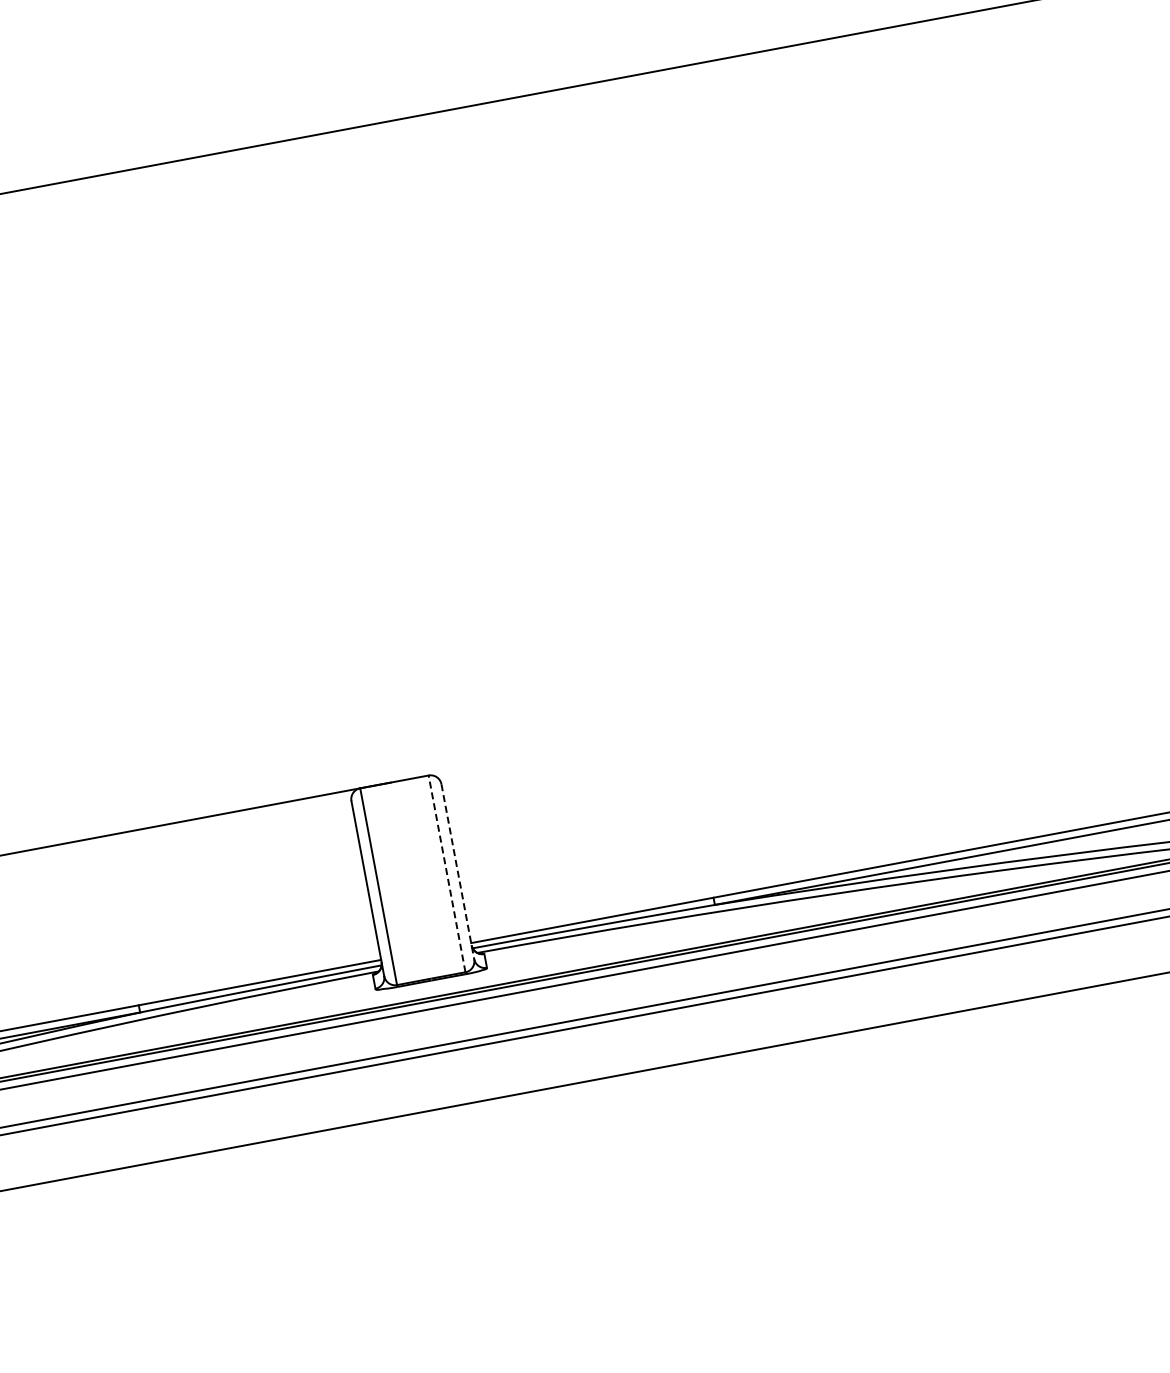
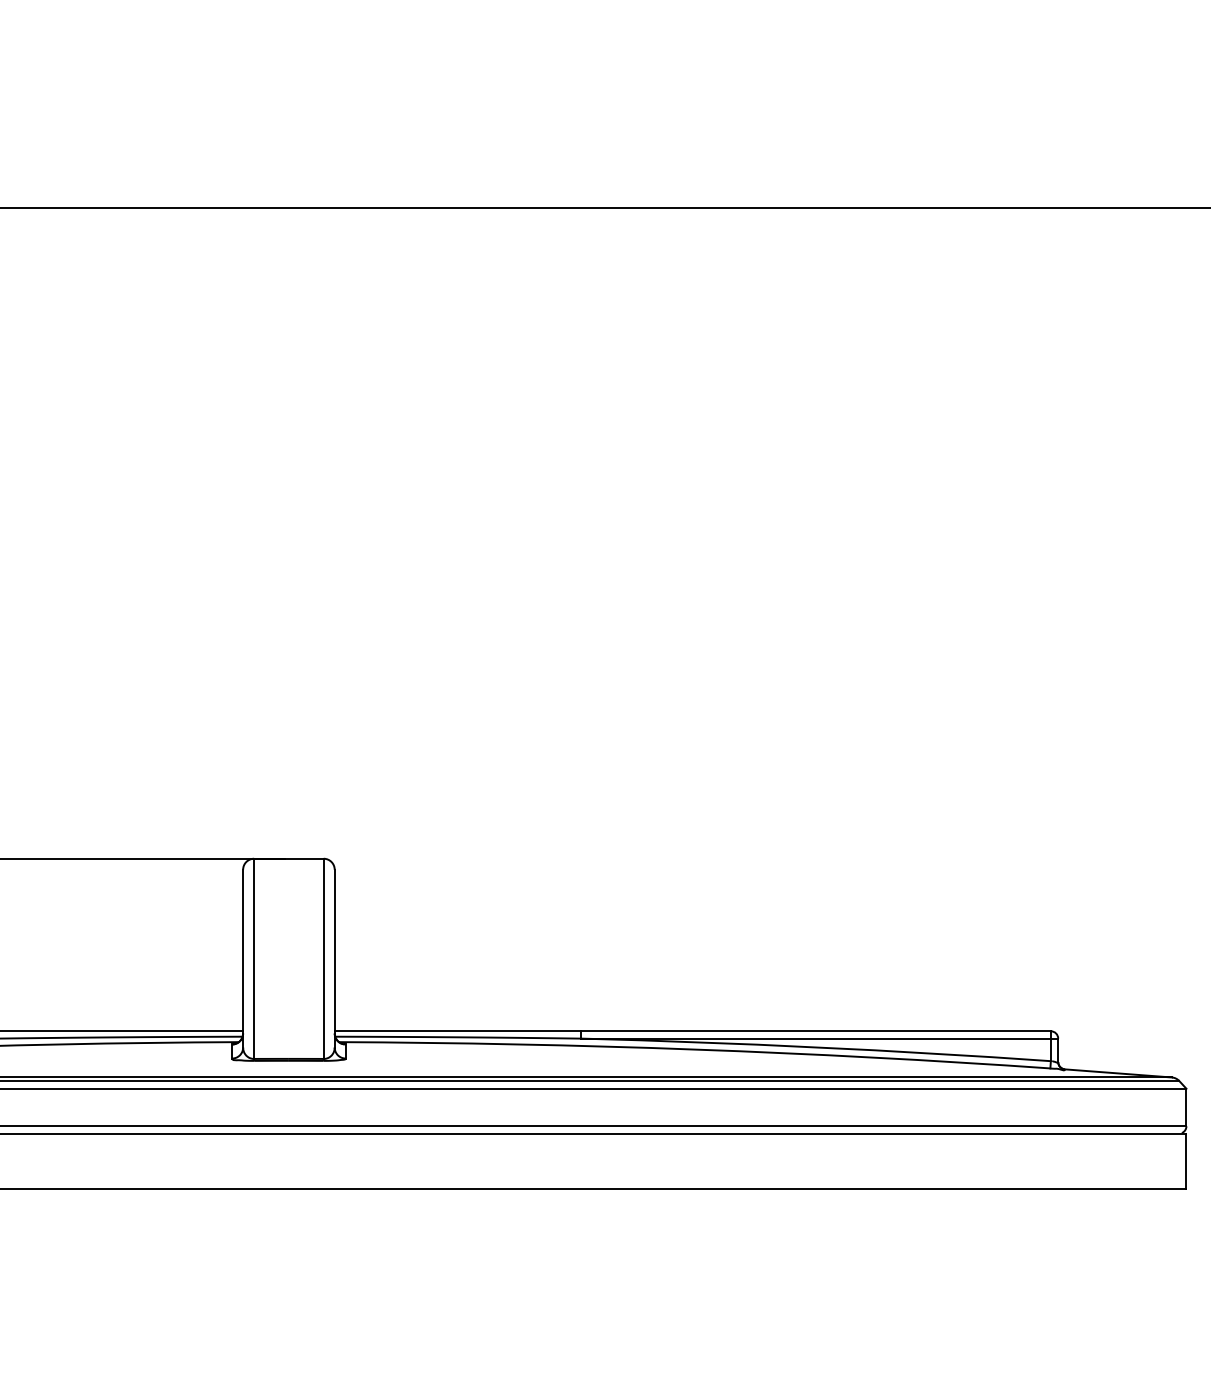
line: (457, 871) -> (334, 958), dashed -> solid
line: (446, 873) -> (323, 958), dashed -> solid

